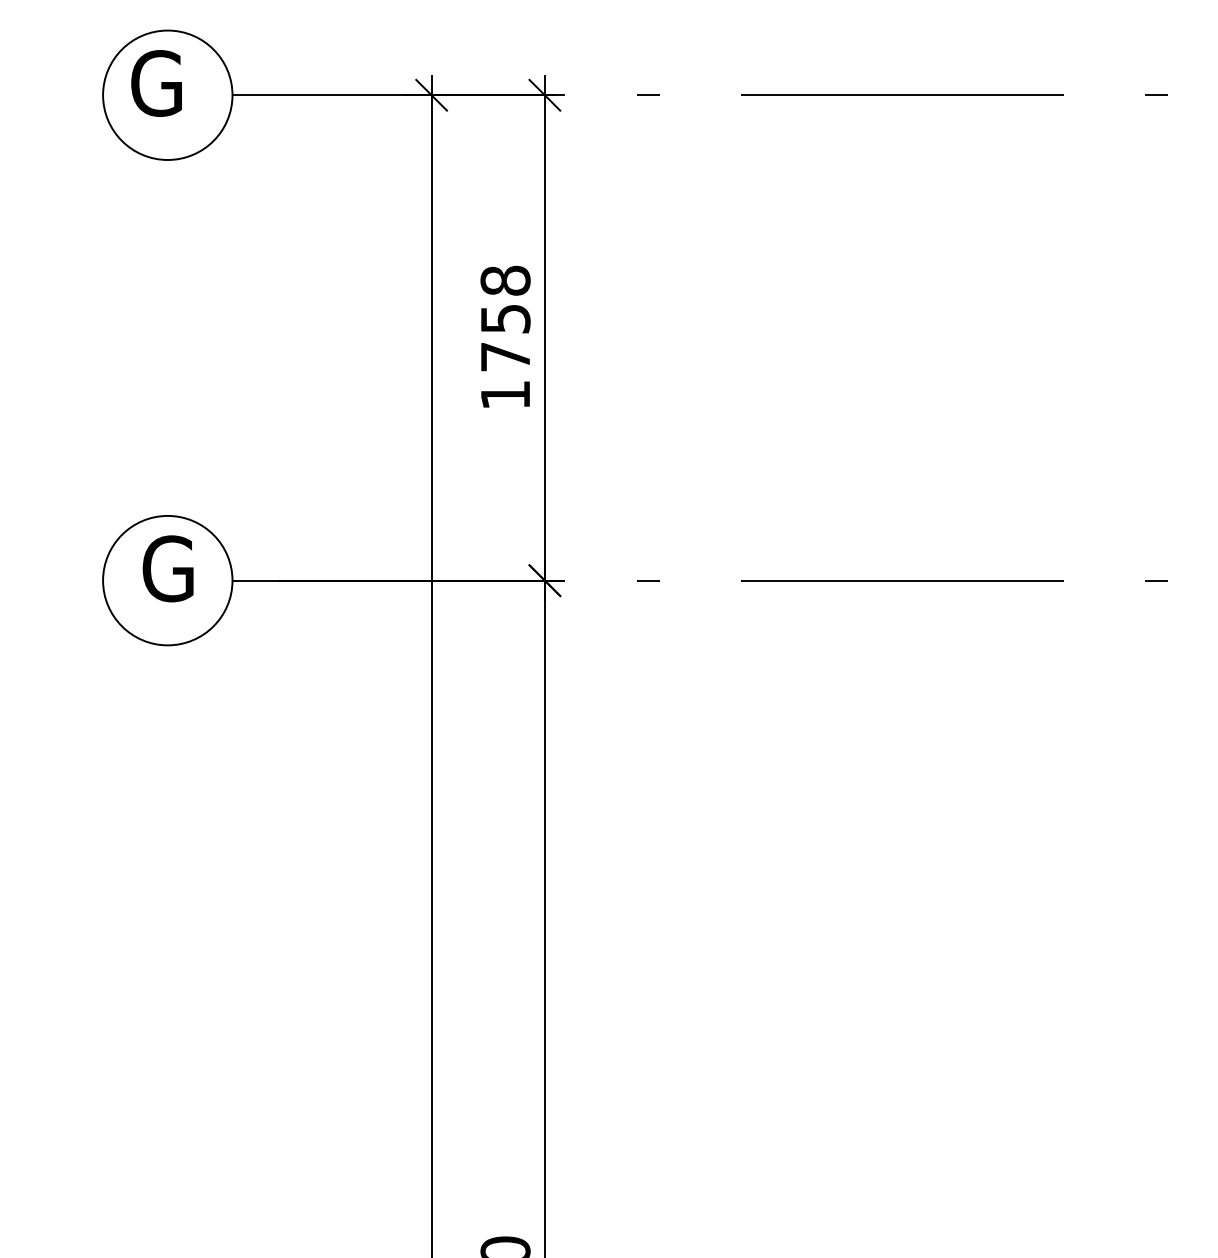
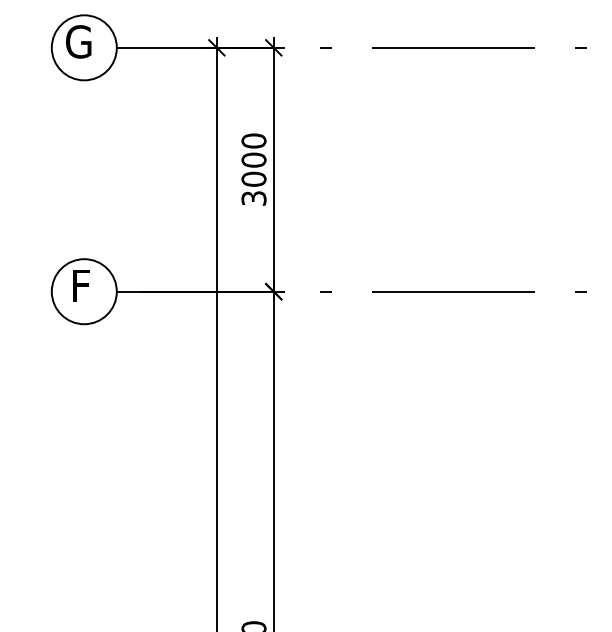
text: (504, 337) -> (253, 169), 1758 -> 3000
text: (168, 568) -> (84, 285), G -> F

